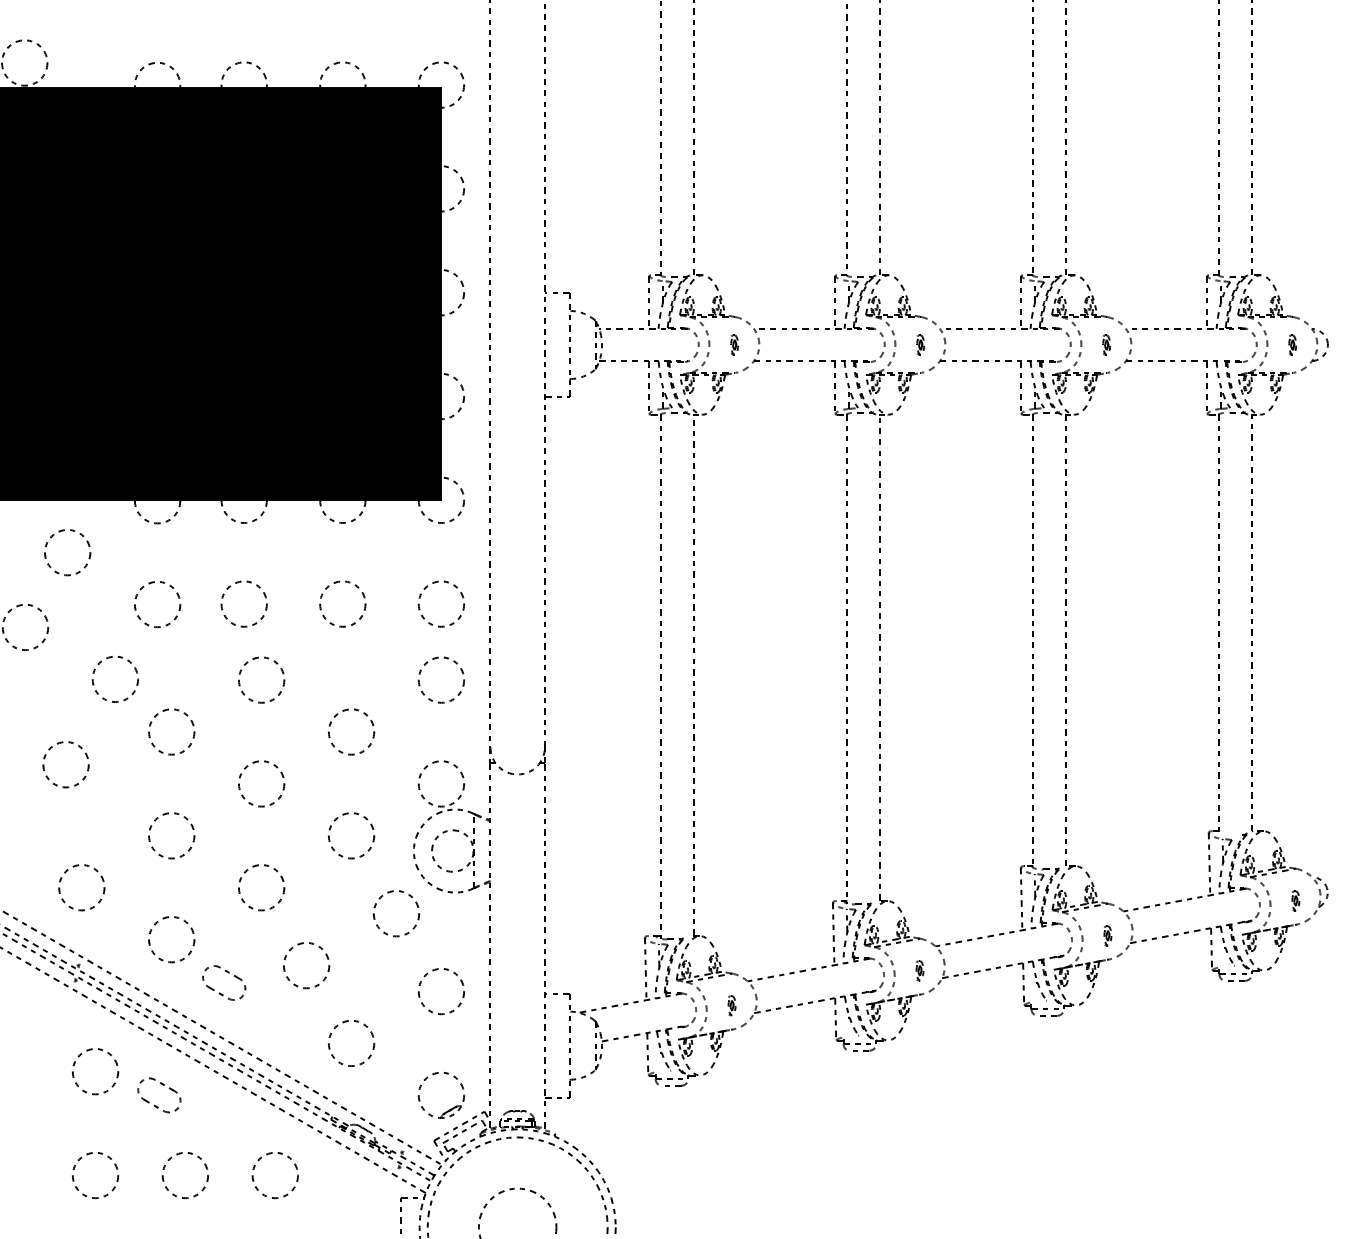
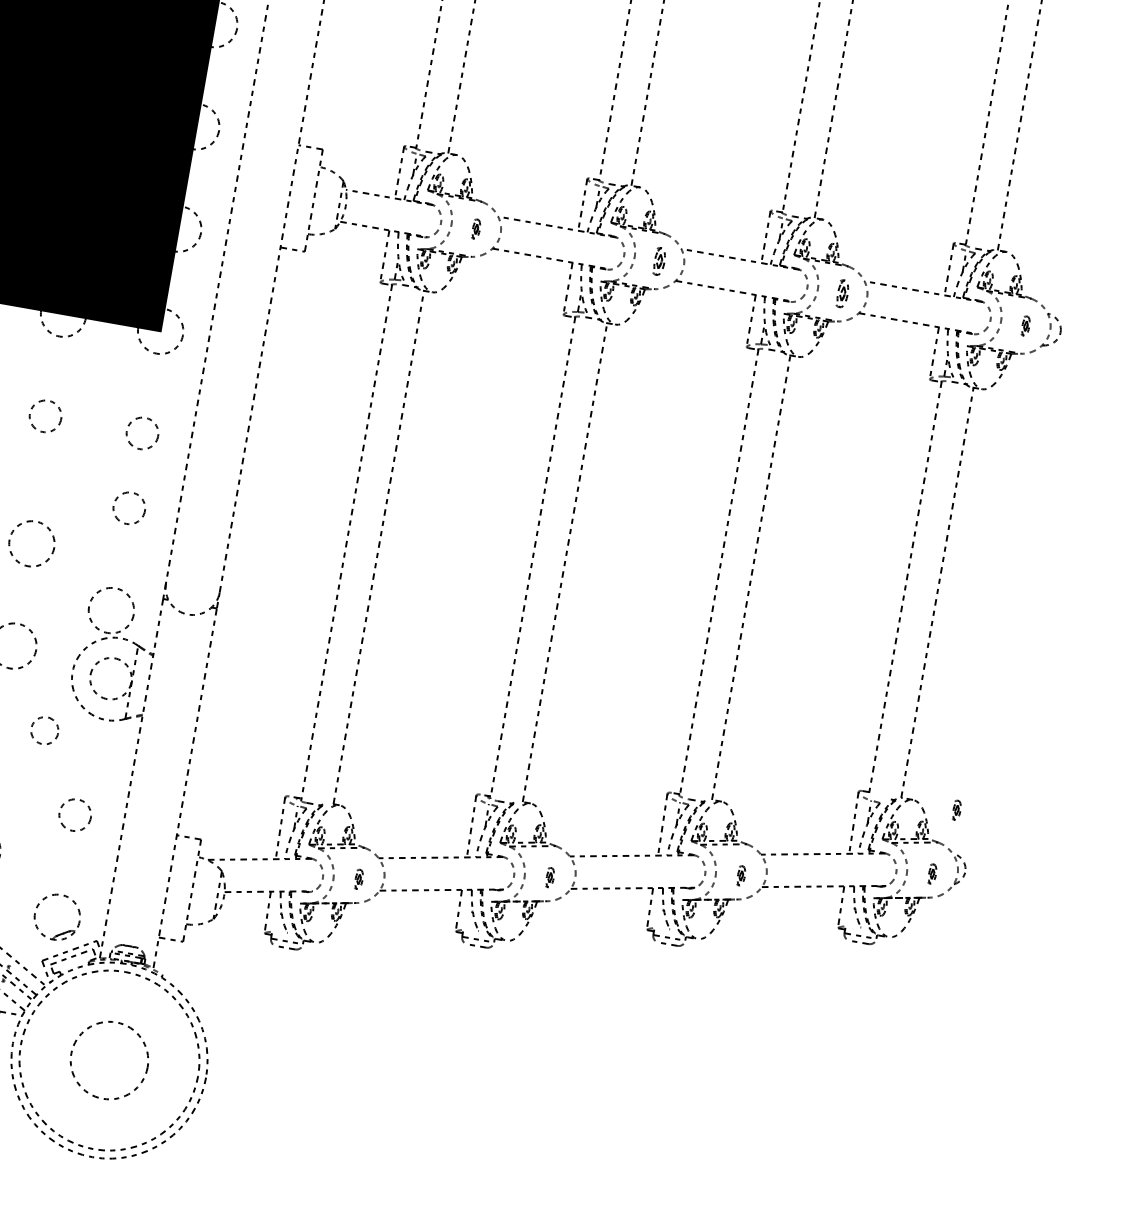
part: (920, 344) -> (659, 261), size x1.4
part: (1106, 344) -> (842, 293), size x1.4
circle: (342, 603) -> (45, 415), size x0.7
circle: (440, 603) -> (141, 432), size x0.7
circle: (440, 679) -> (128, 507), size x0.7
part: (1308, 833) -> (956, 809), added
circle: (396, 913) -> (44, 730), size x0.6
circle: (440, 991) -> (74, 814), size x0.7

